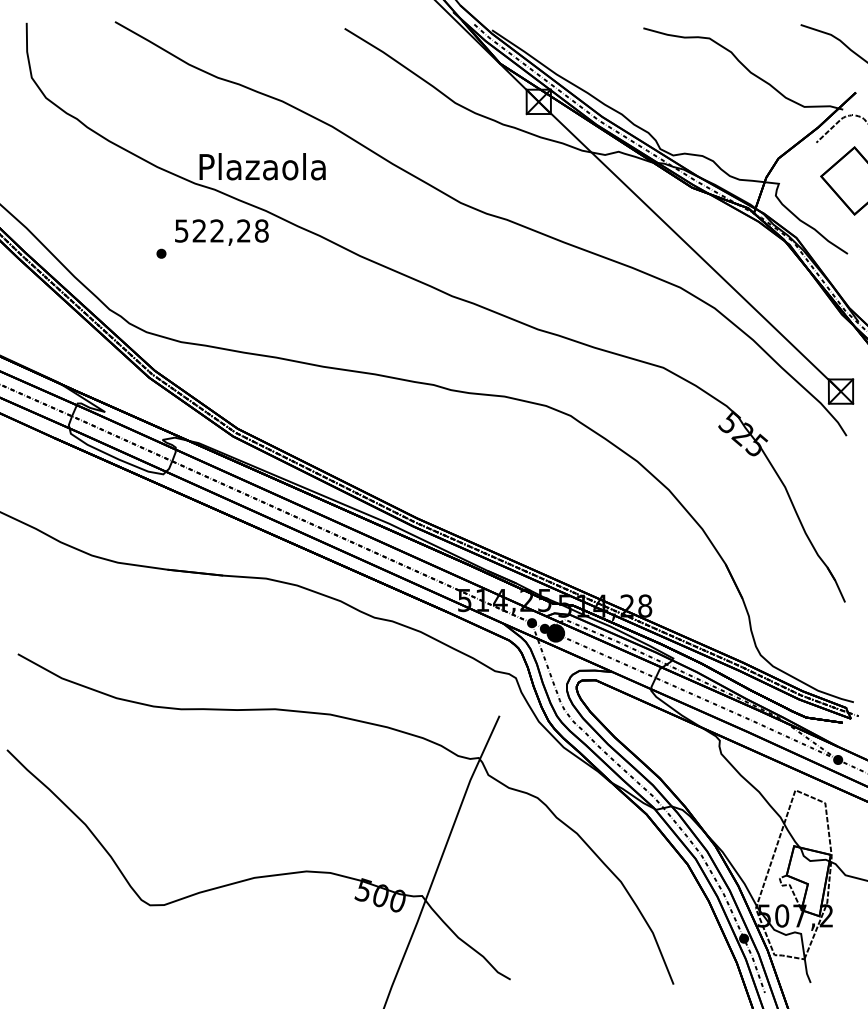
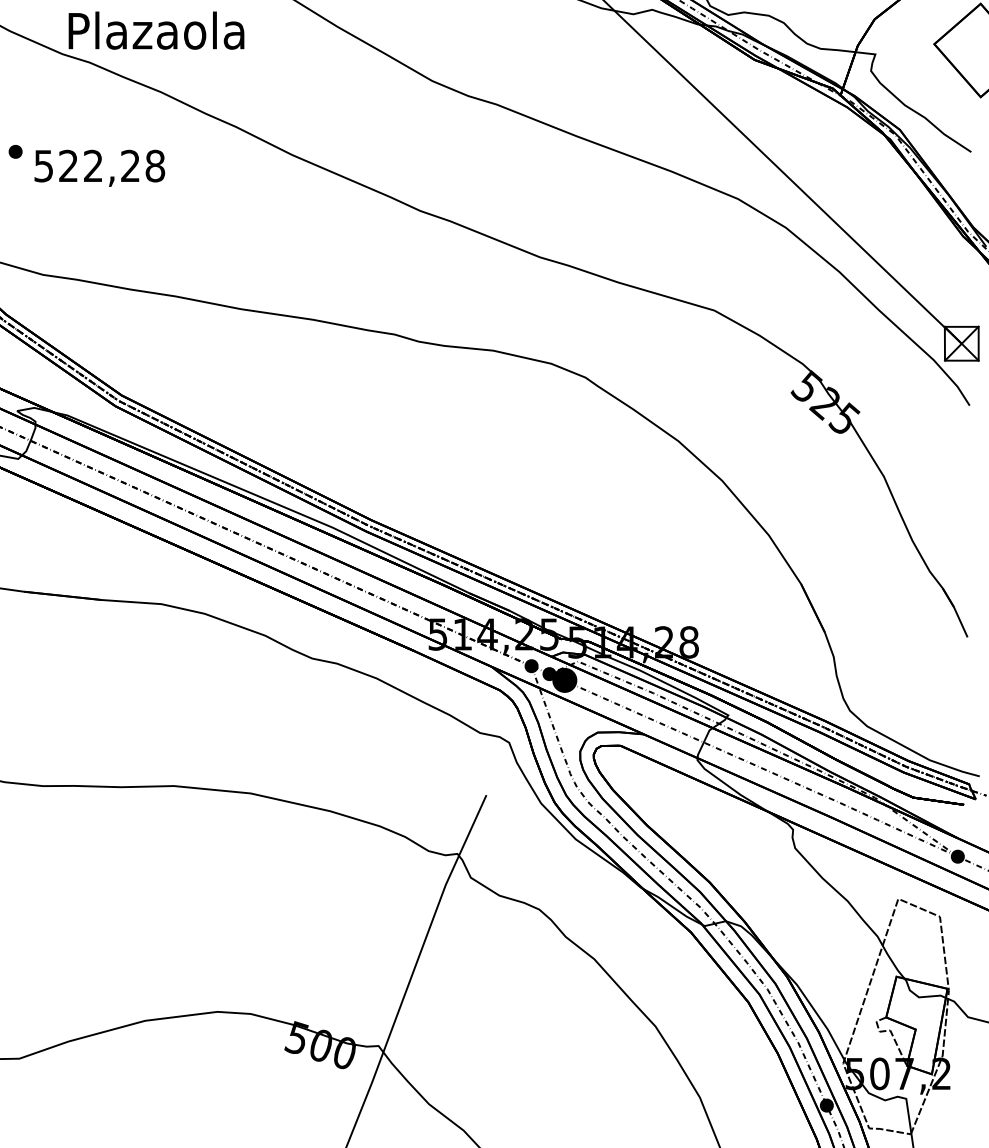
text: (221, 232) -> (99, 168), moved

